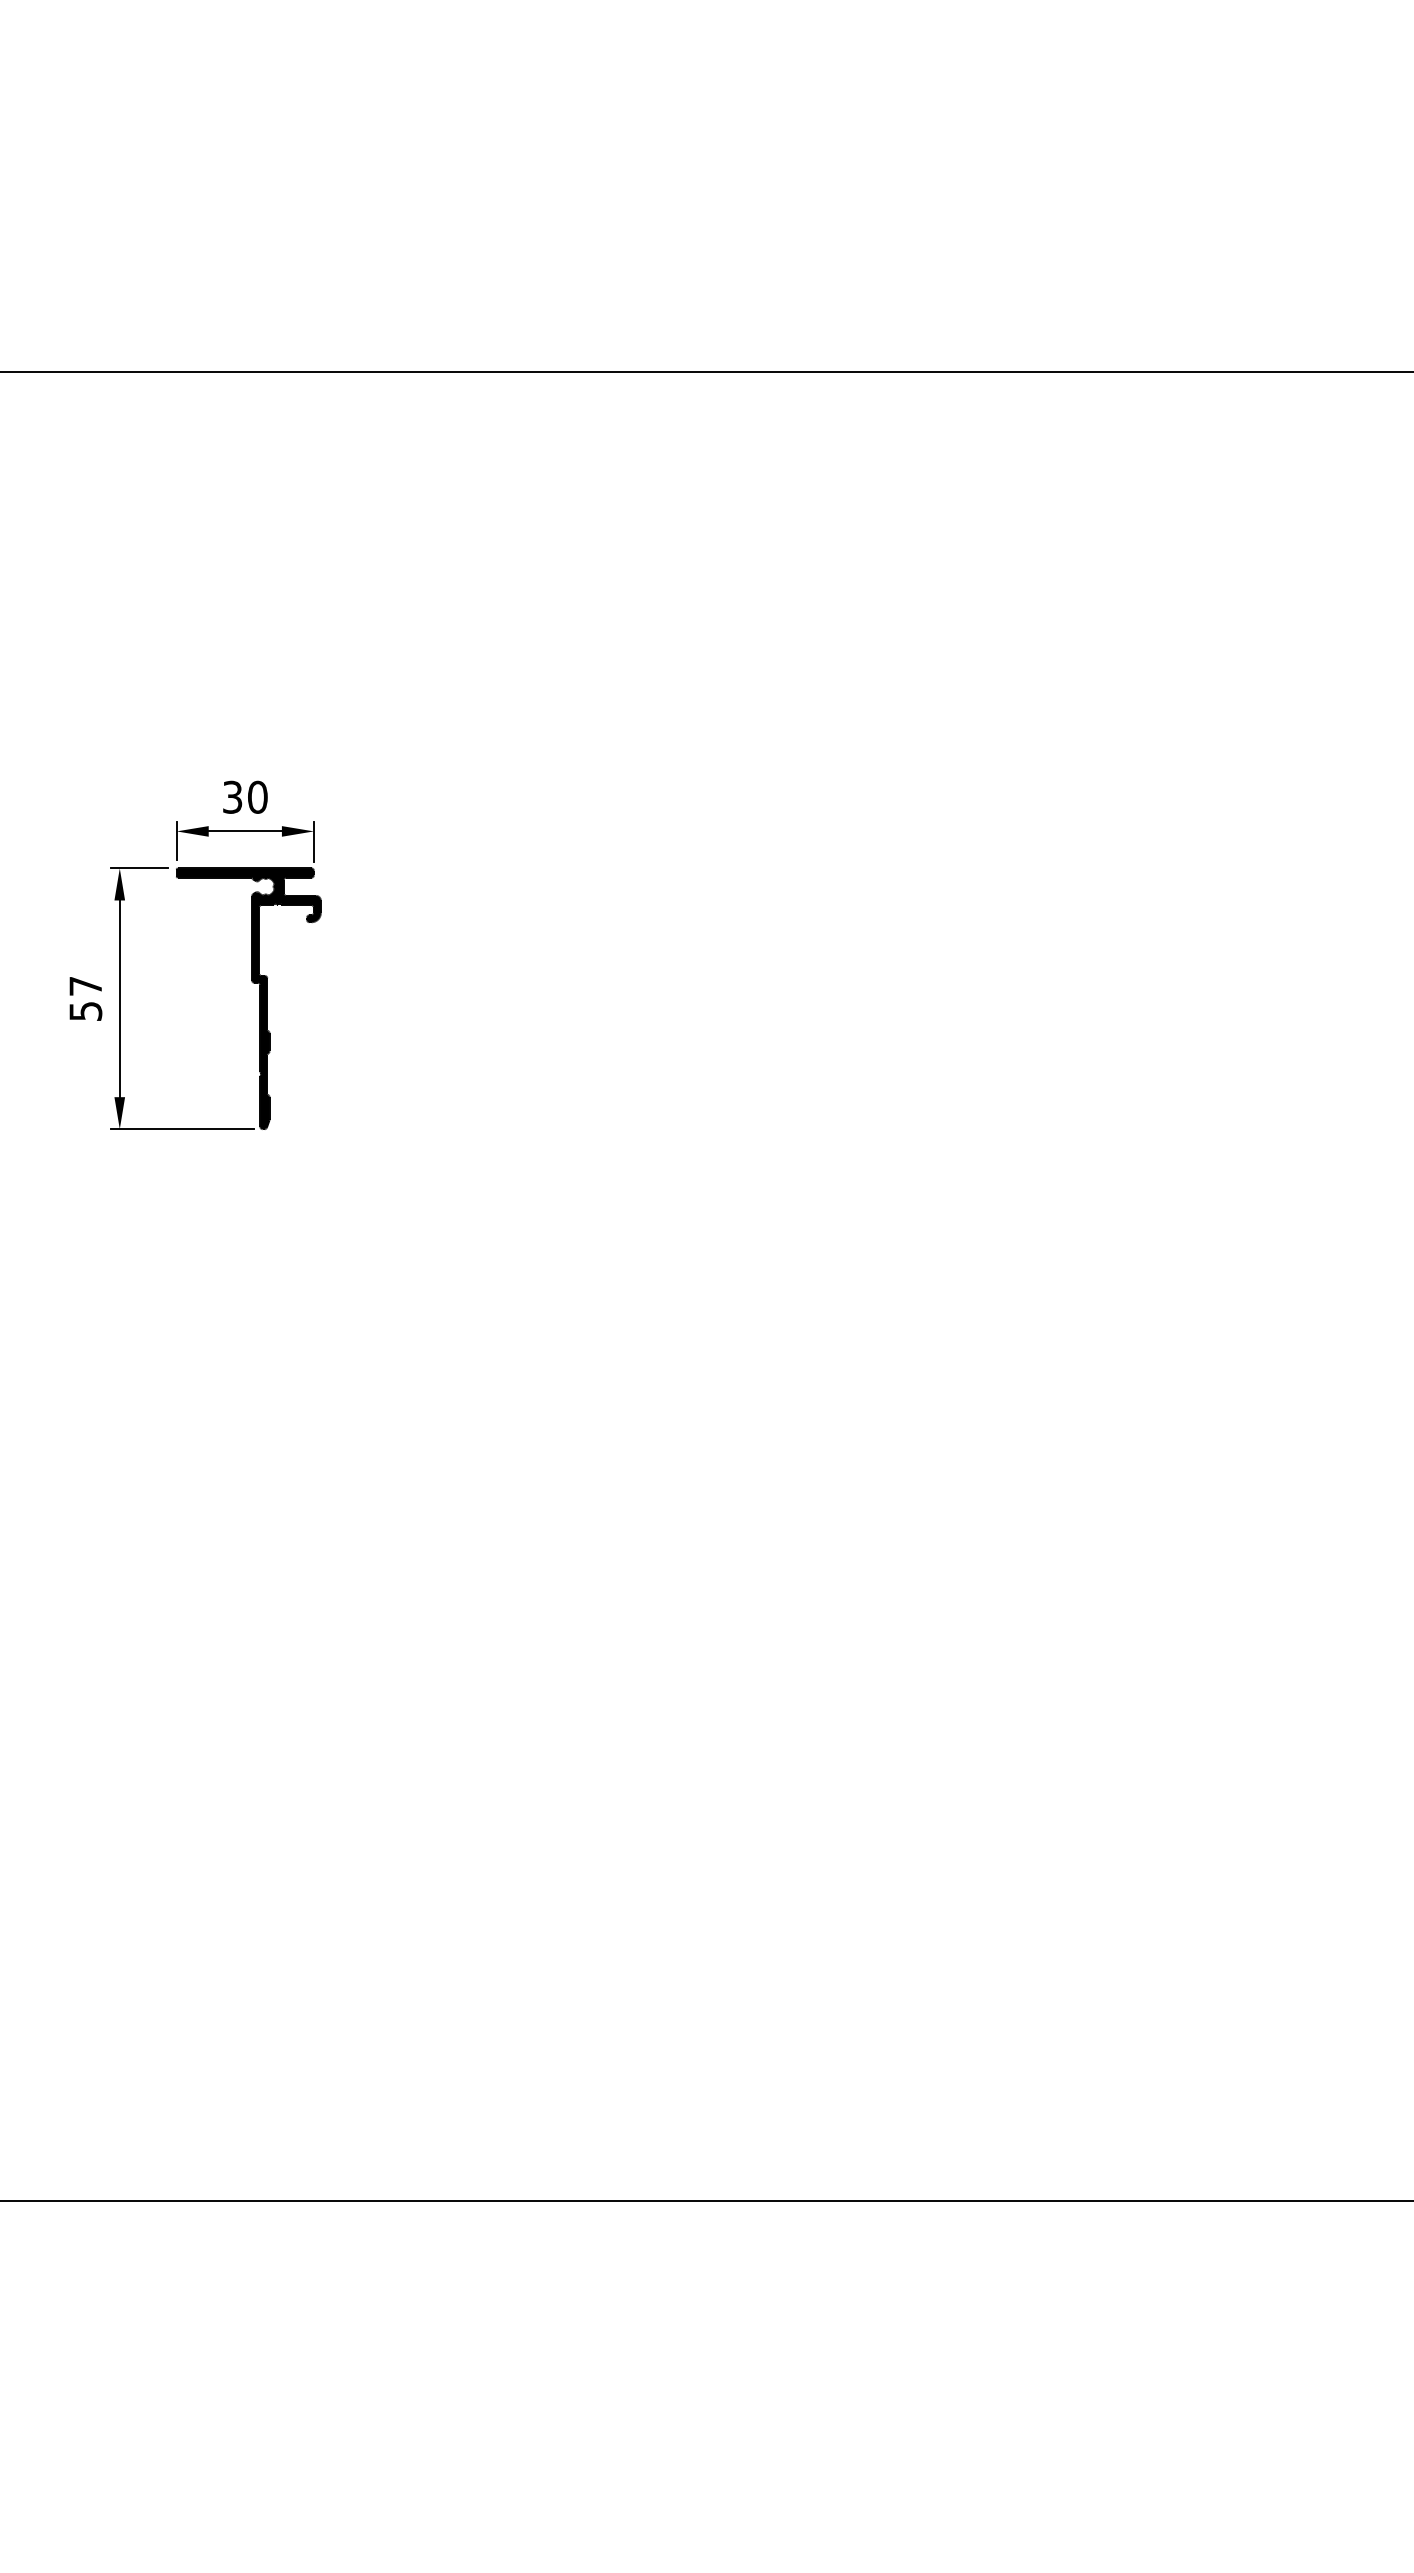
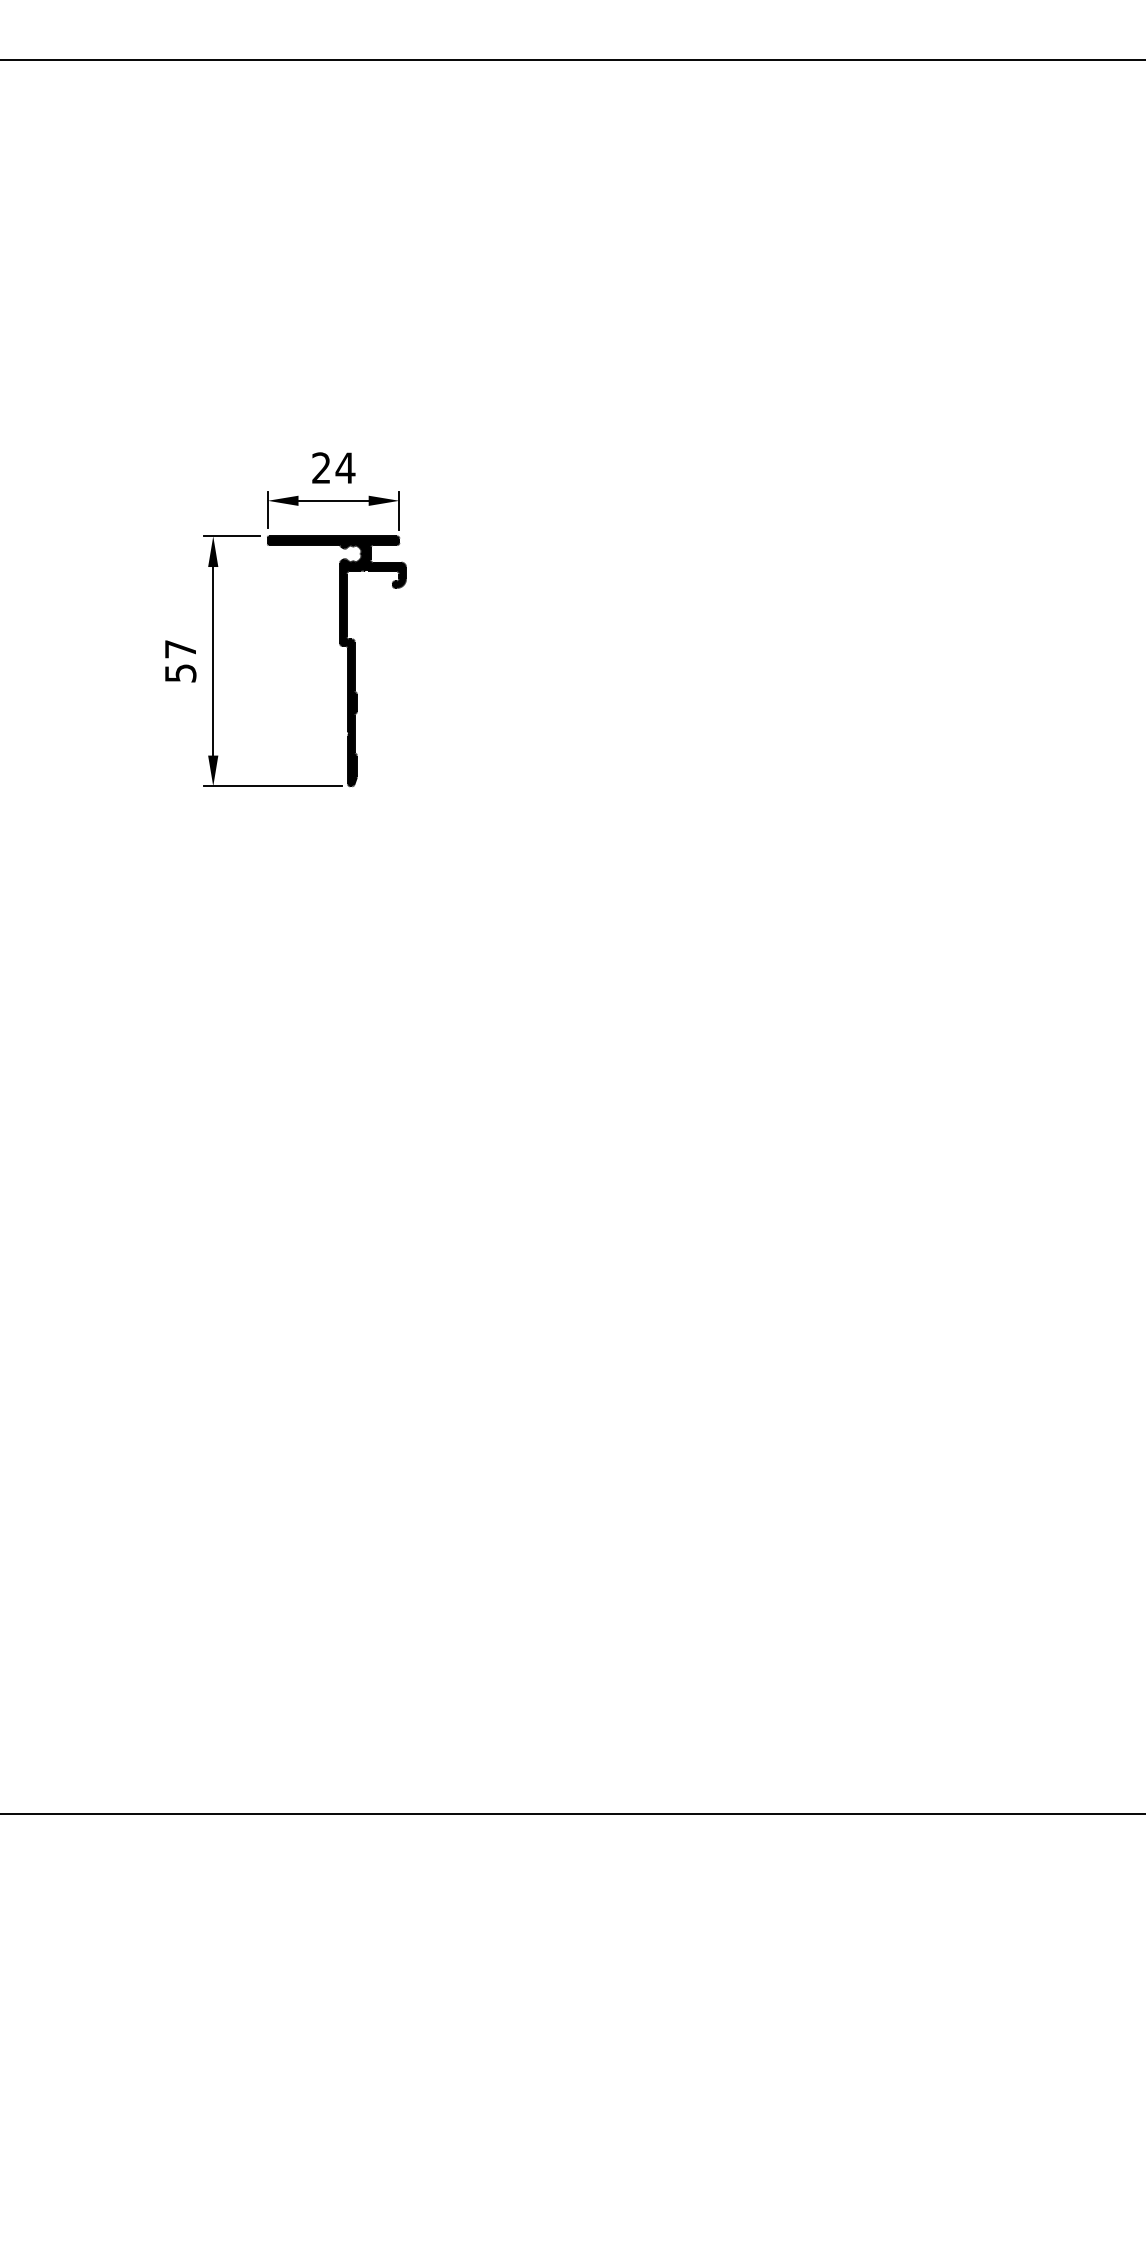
text: (245, 796) -> (333, 467), 30 -> 24

